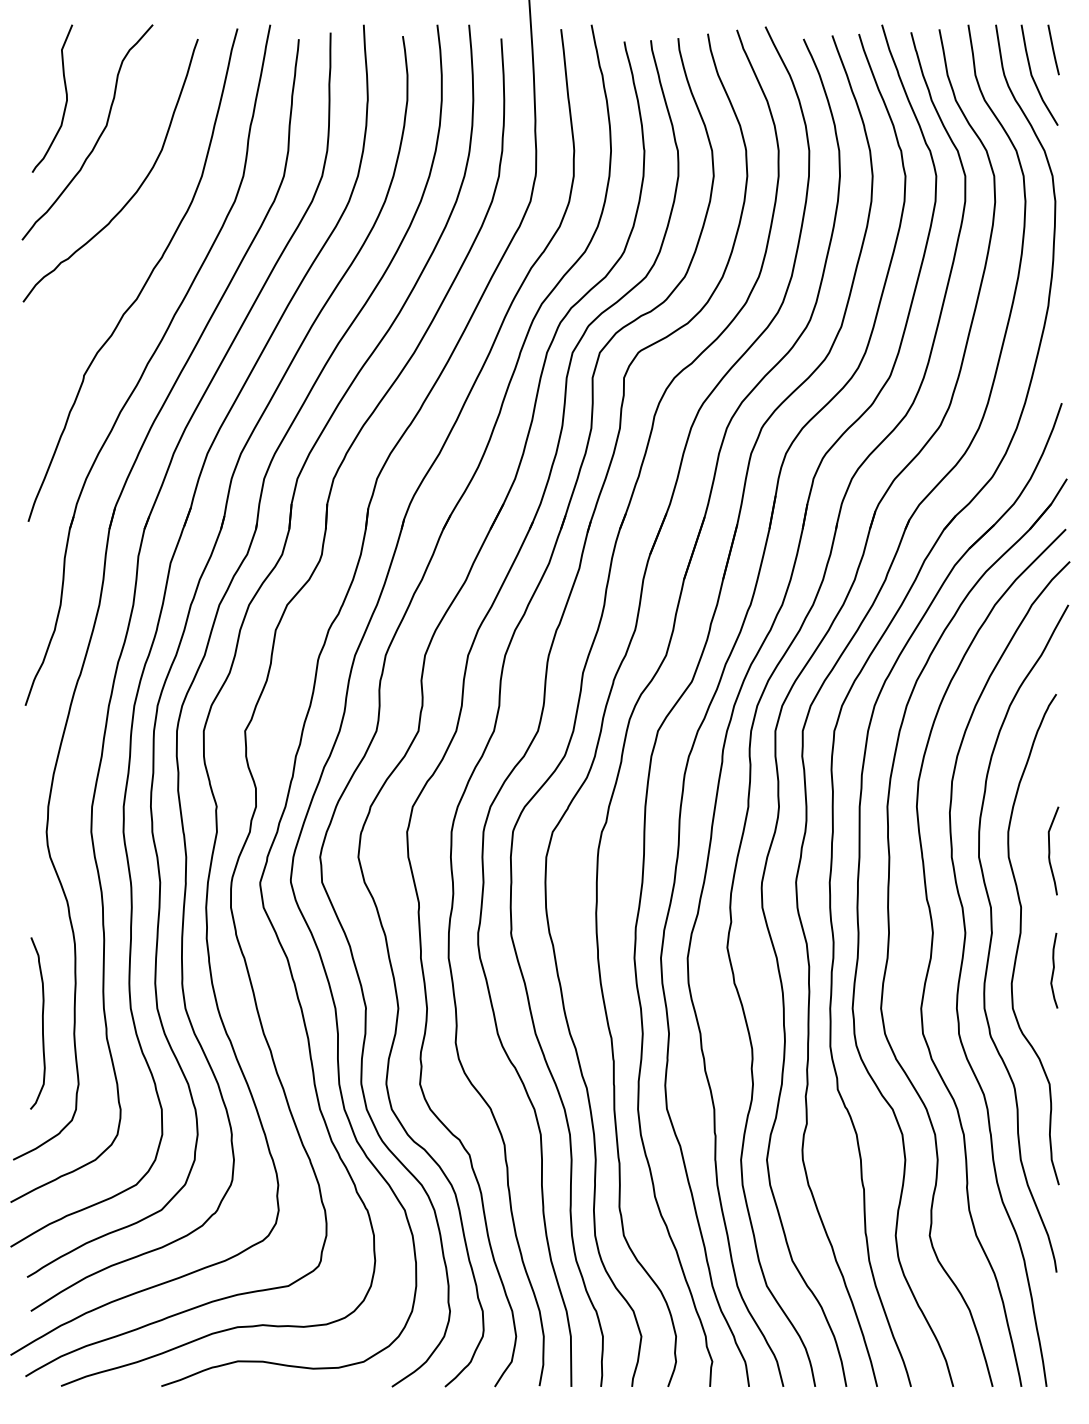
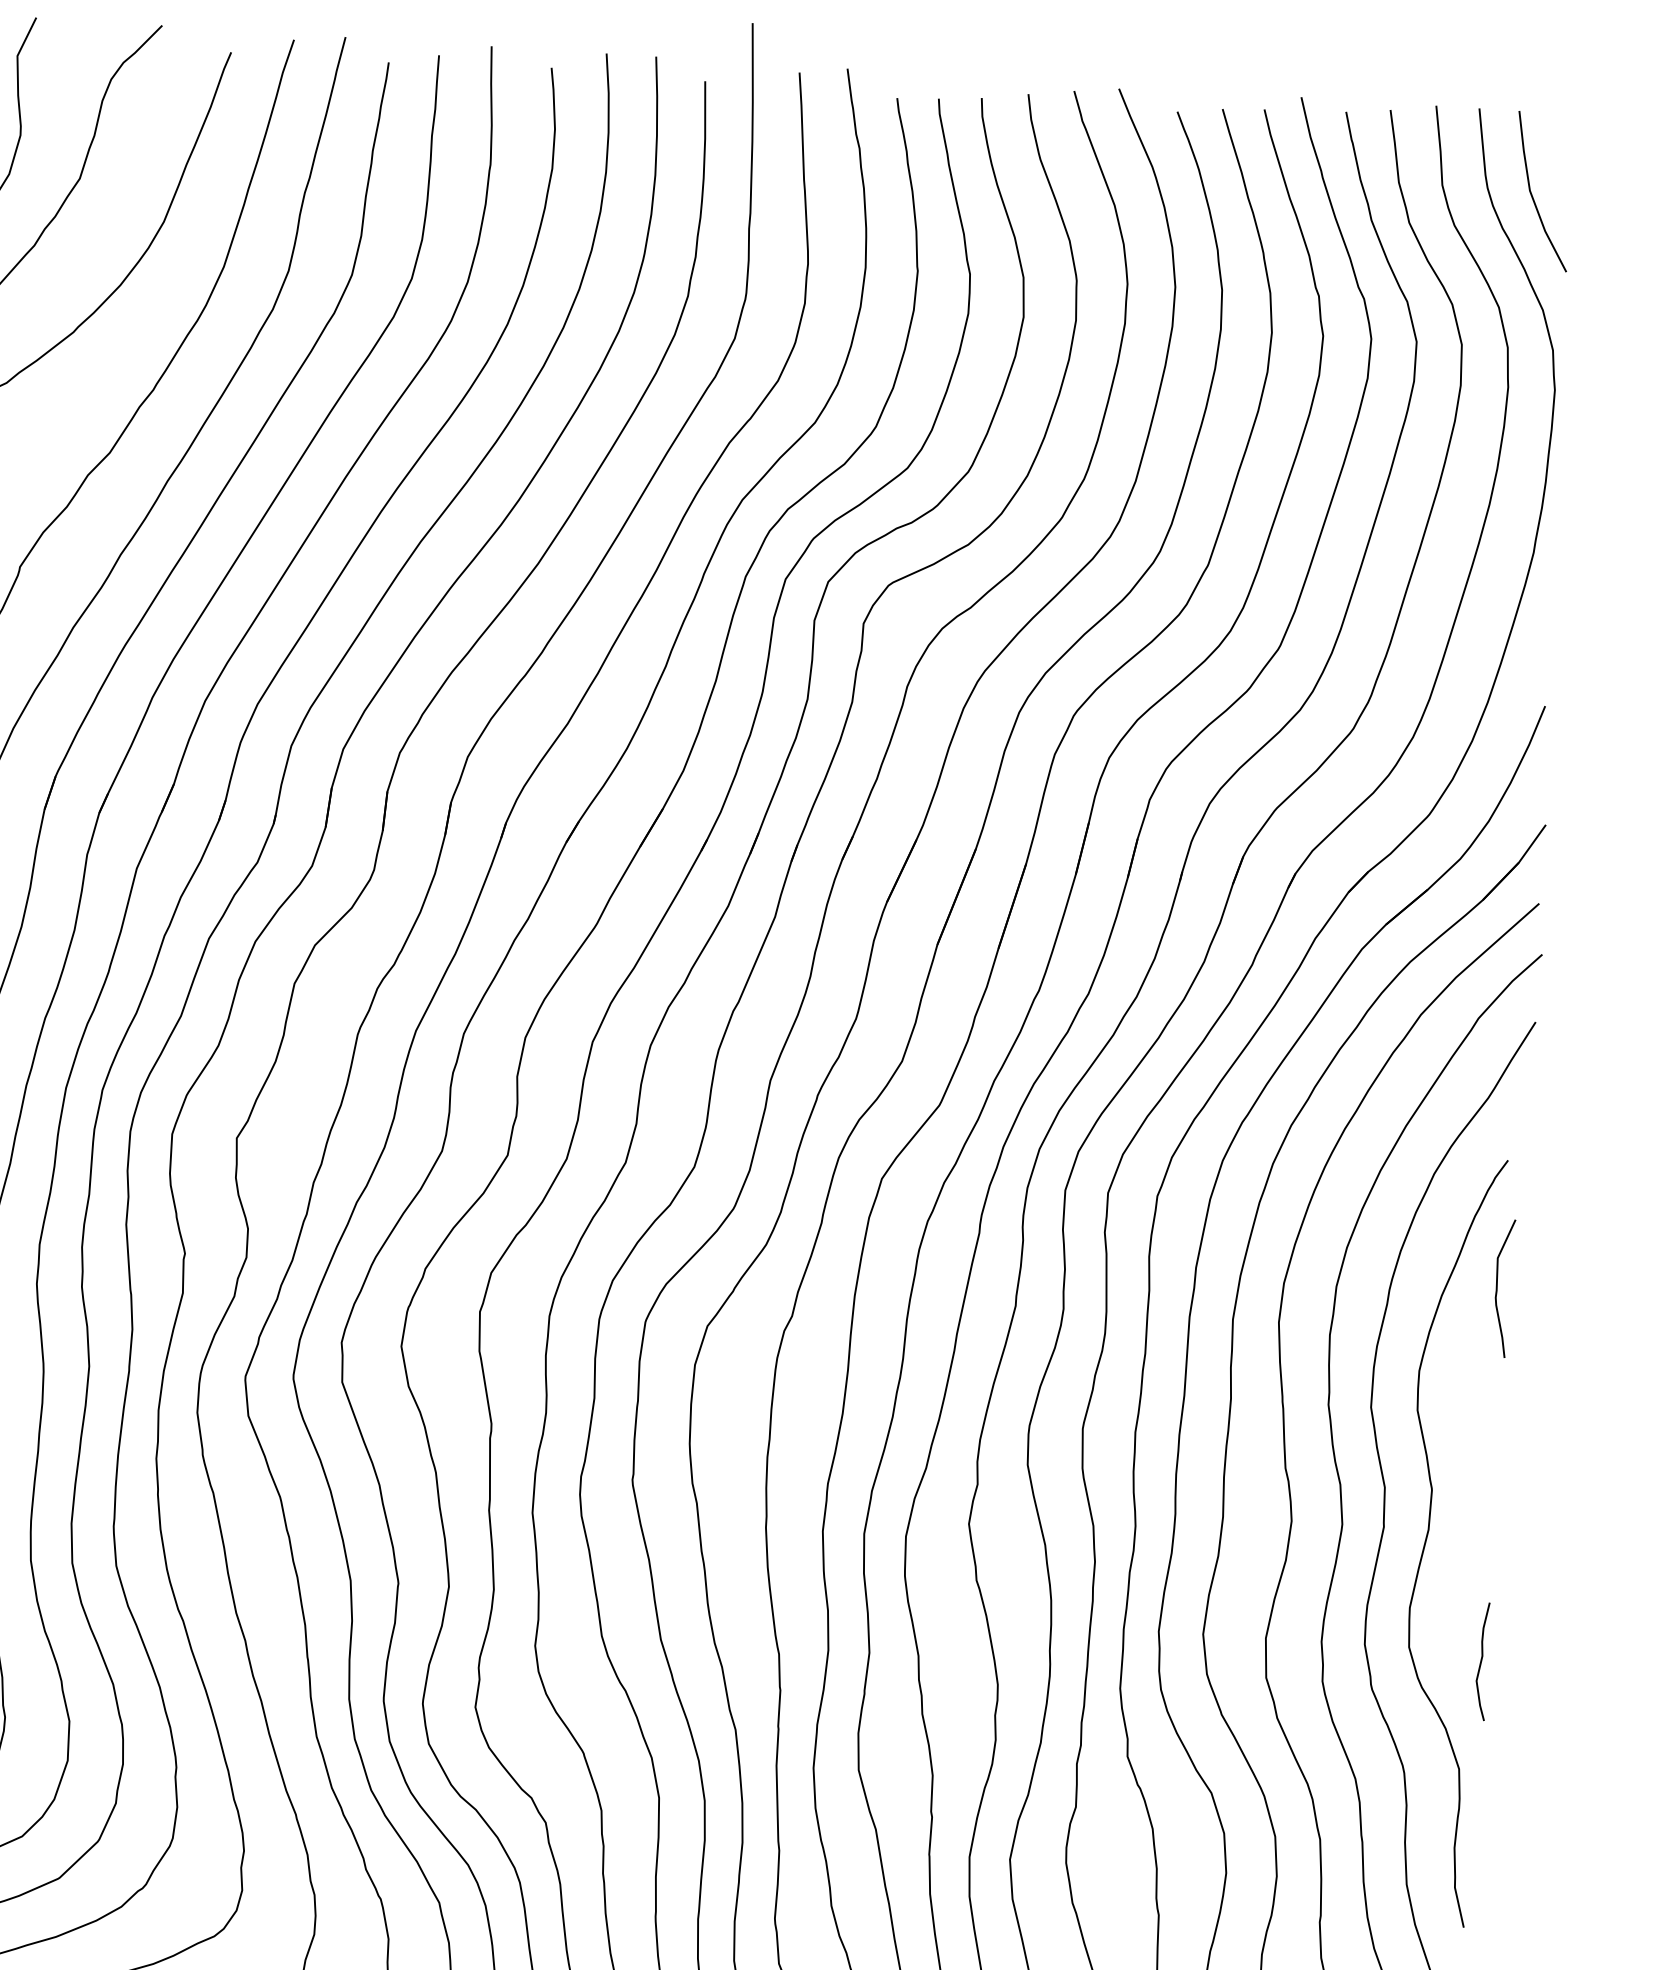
line: (1053, 49) -> (1566, 152), removed
curve: (1050, 850) -> (1498, 1287), moved
curve: (1054, 970) -> (1482, 1661), moved

